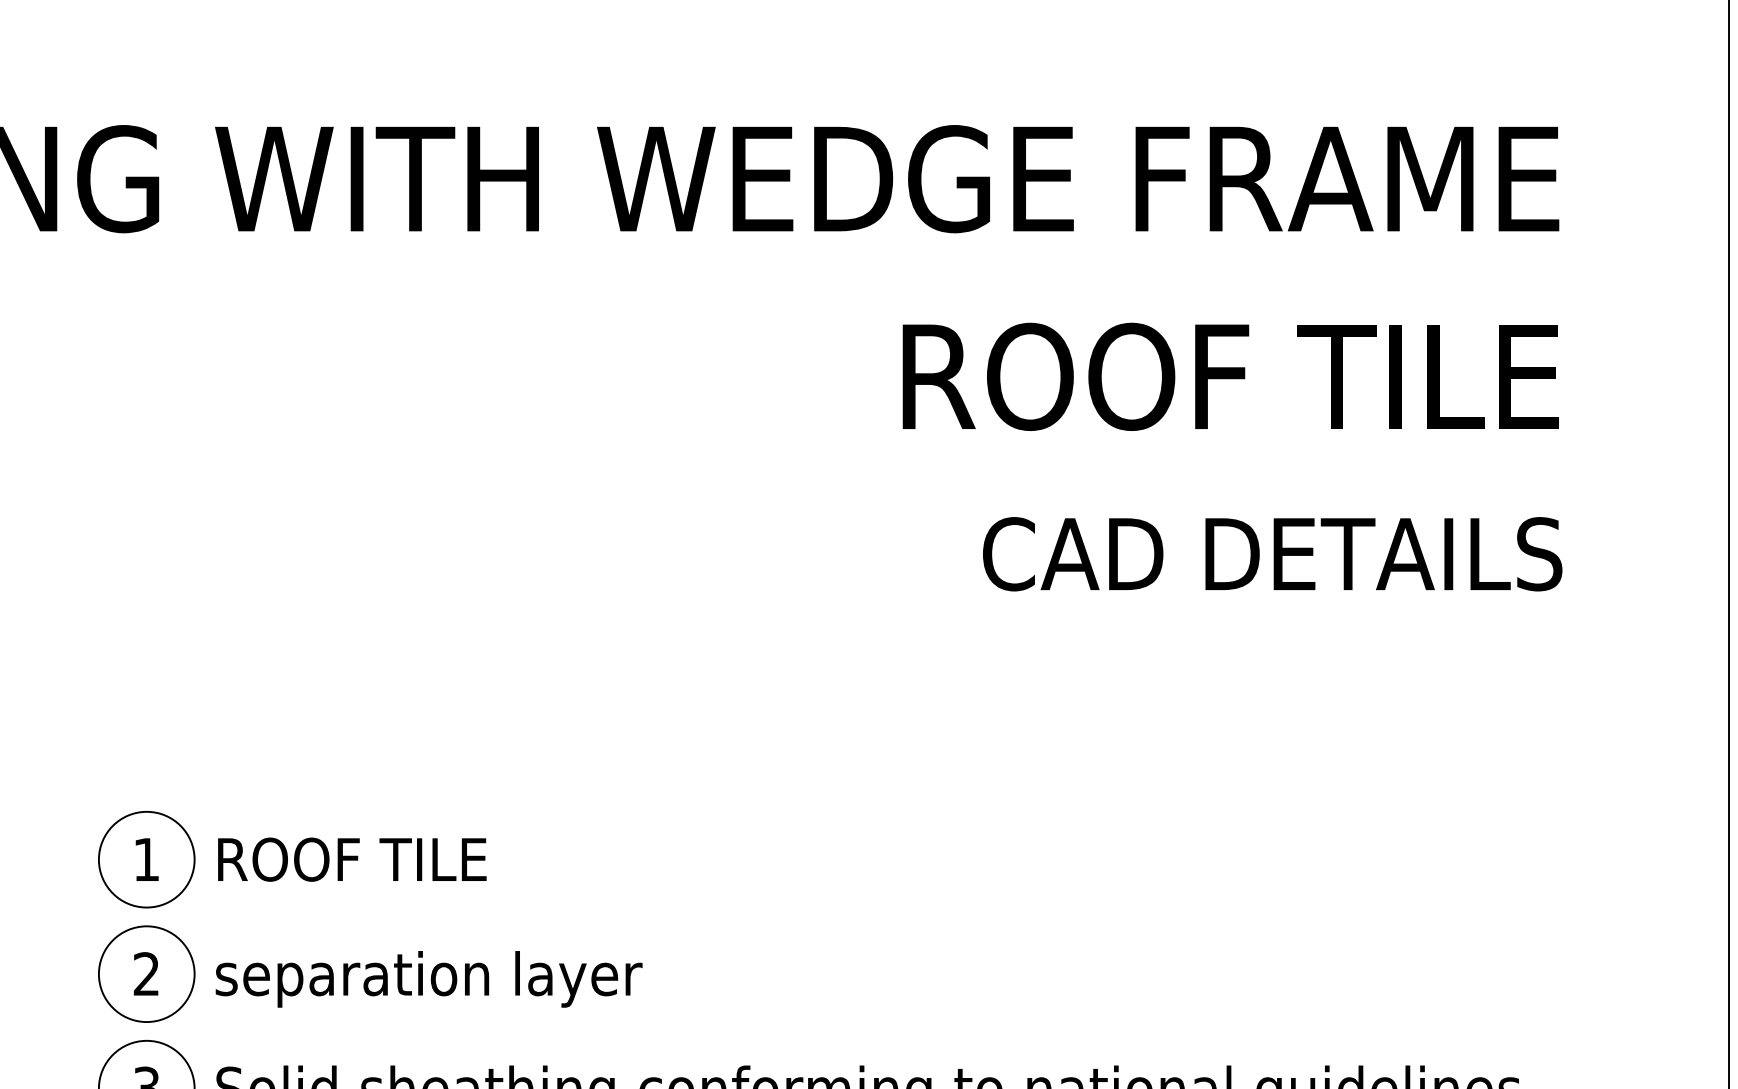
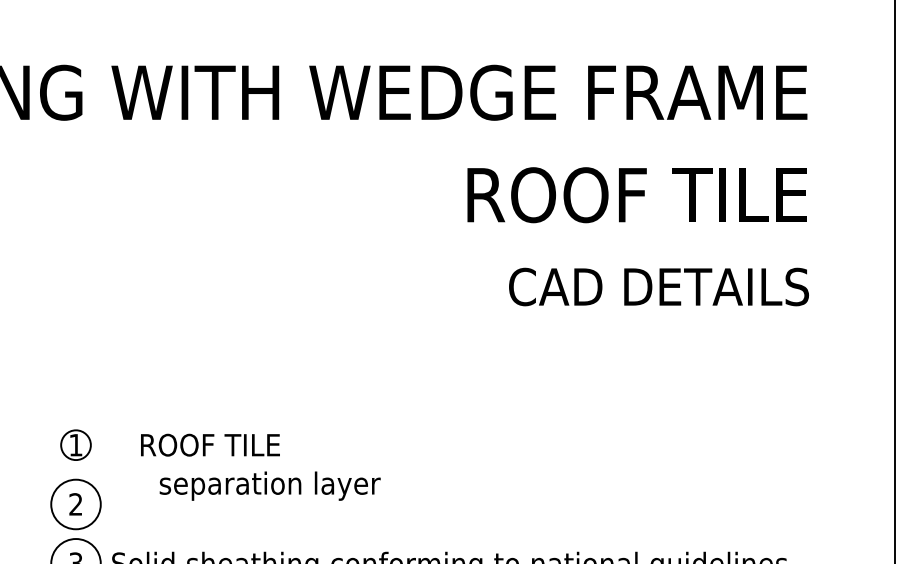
circle: (145, 858) -> (75, 444), size x0.6
text: (352, 858) -> (210, 444), moved
text: (427, 978) -> (269, 485), moved

